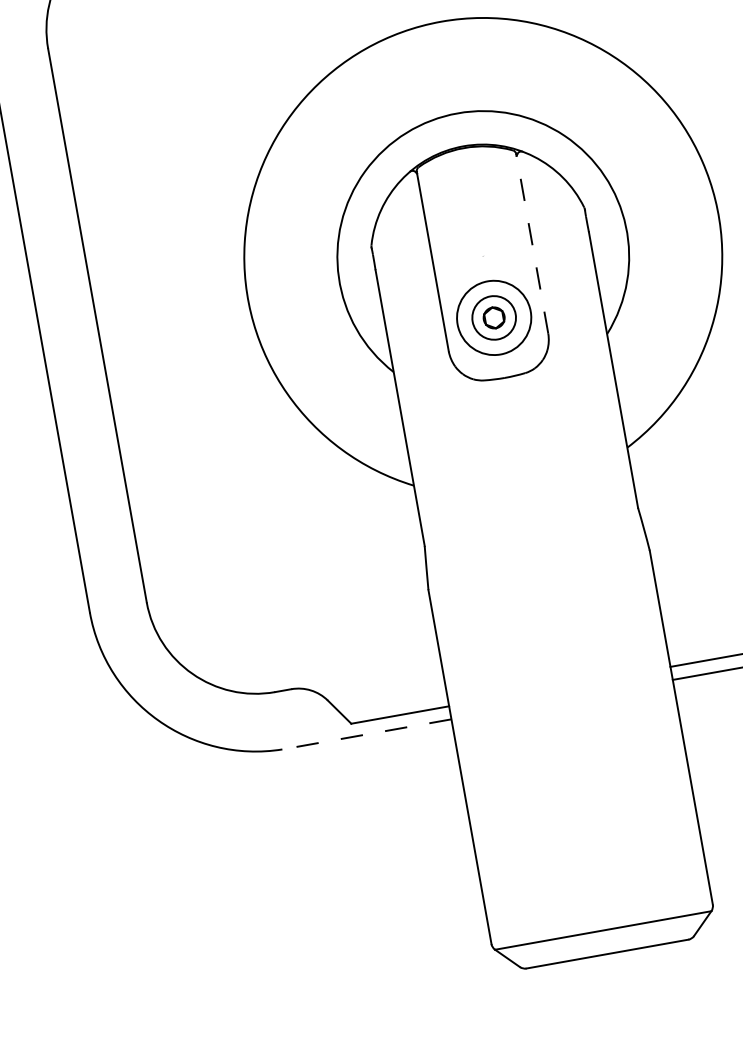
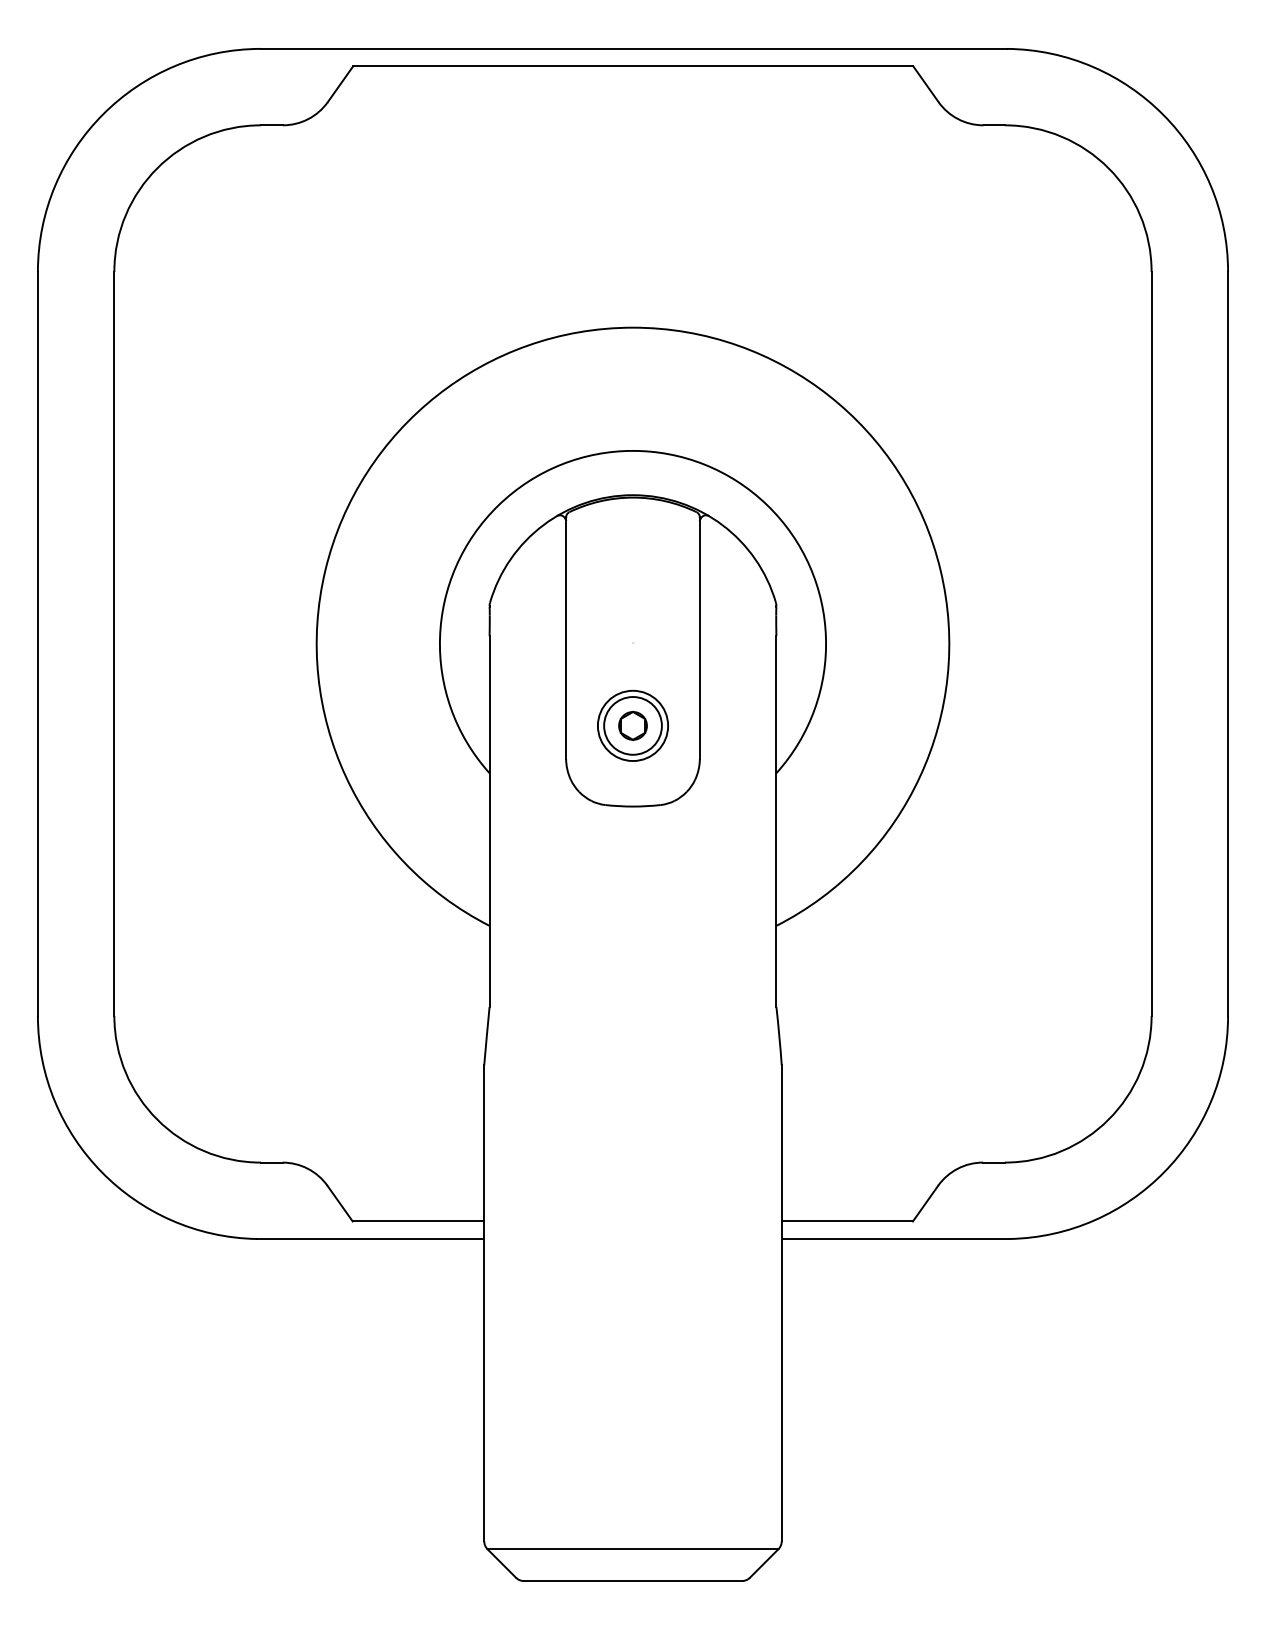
line: (532, 244) -> (699, 638), dashed -> solid
circle: (493, 317) -> (632, 725), size x0.71
line: (366, 734) -> (370, 1239), dashed -> solid

